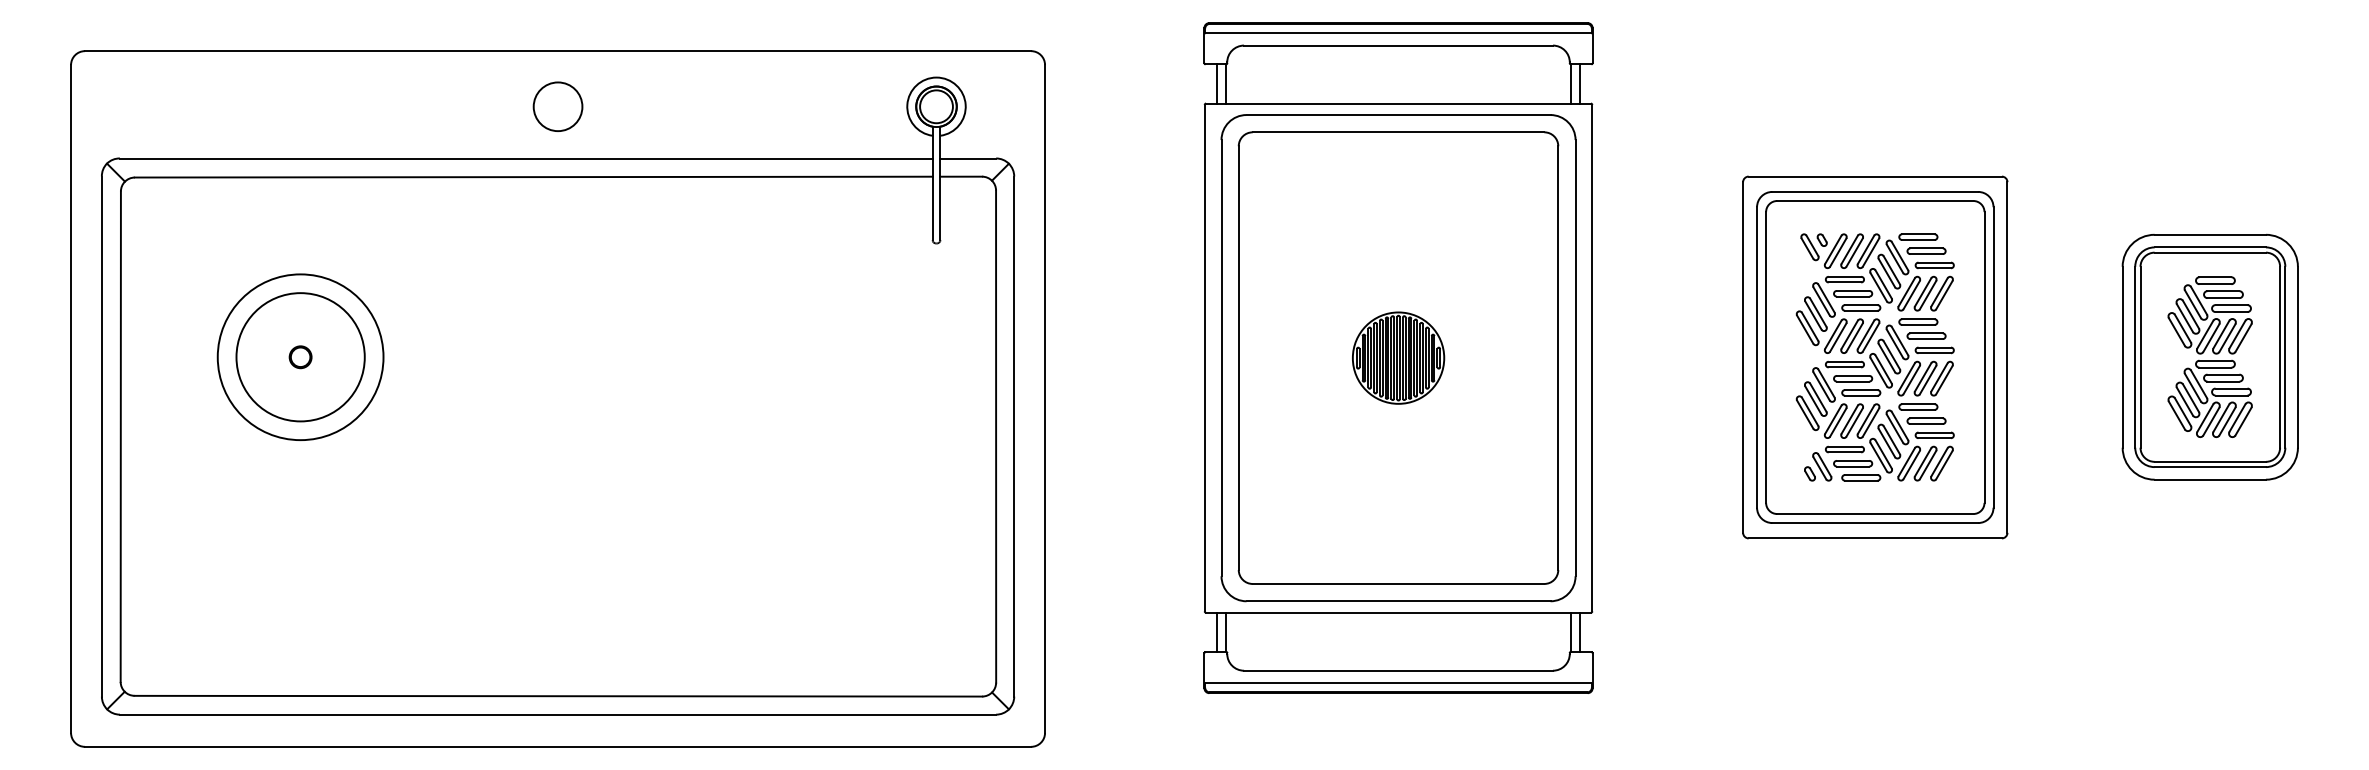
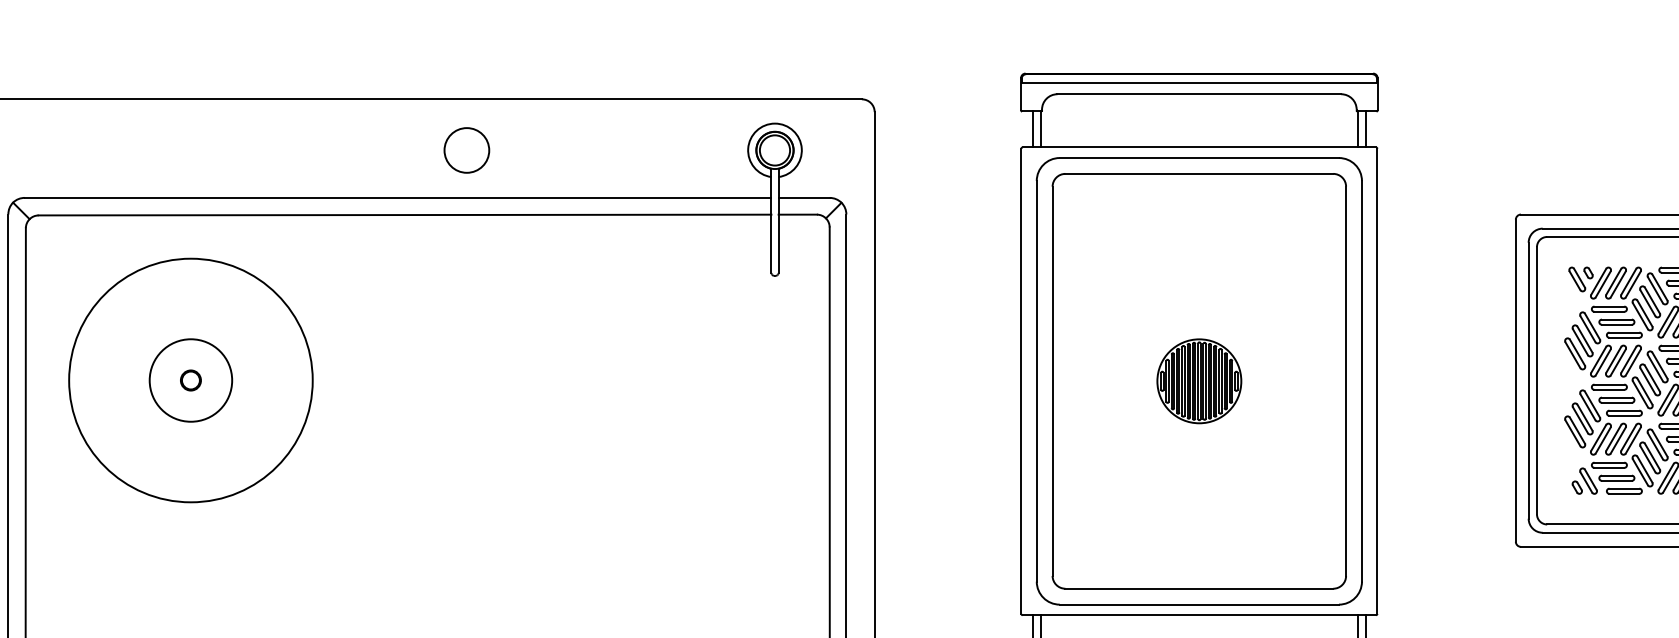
circle: (557, 106) -> (466, 150), moved
circle: (300, 357) -> (190, 380), size x0.7
circle: (300, 357) -> (190, 380), size x1.6

